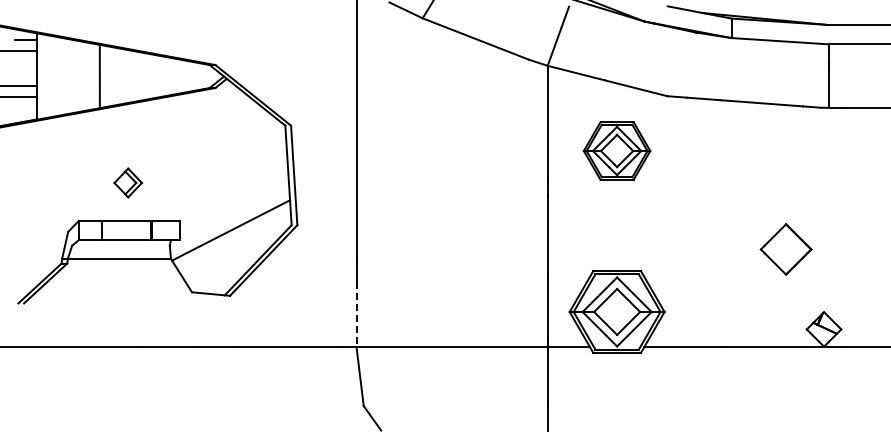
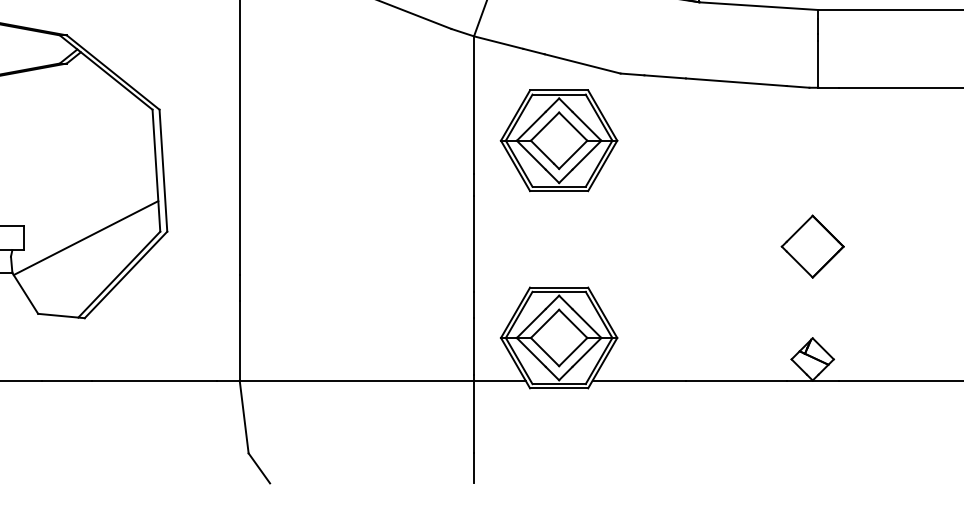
part: (616, 150) -> (558, 140), size x1.43
part: (785, 249) -> (812, 246), moved
line: (356, 314) -> (239, 341), dashed -> solid

